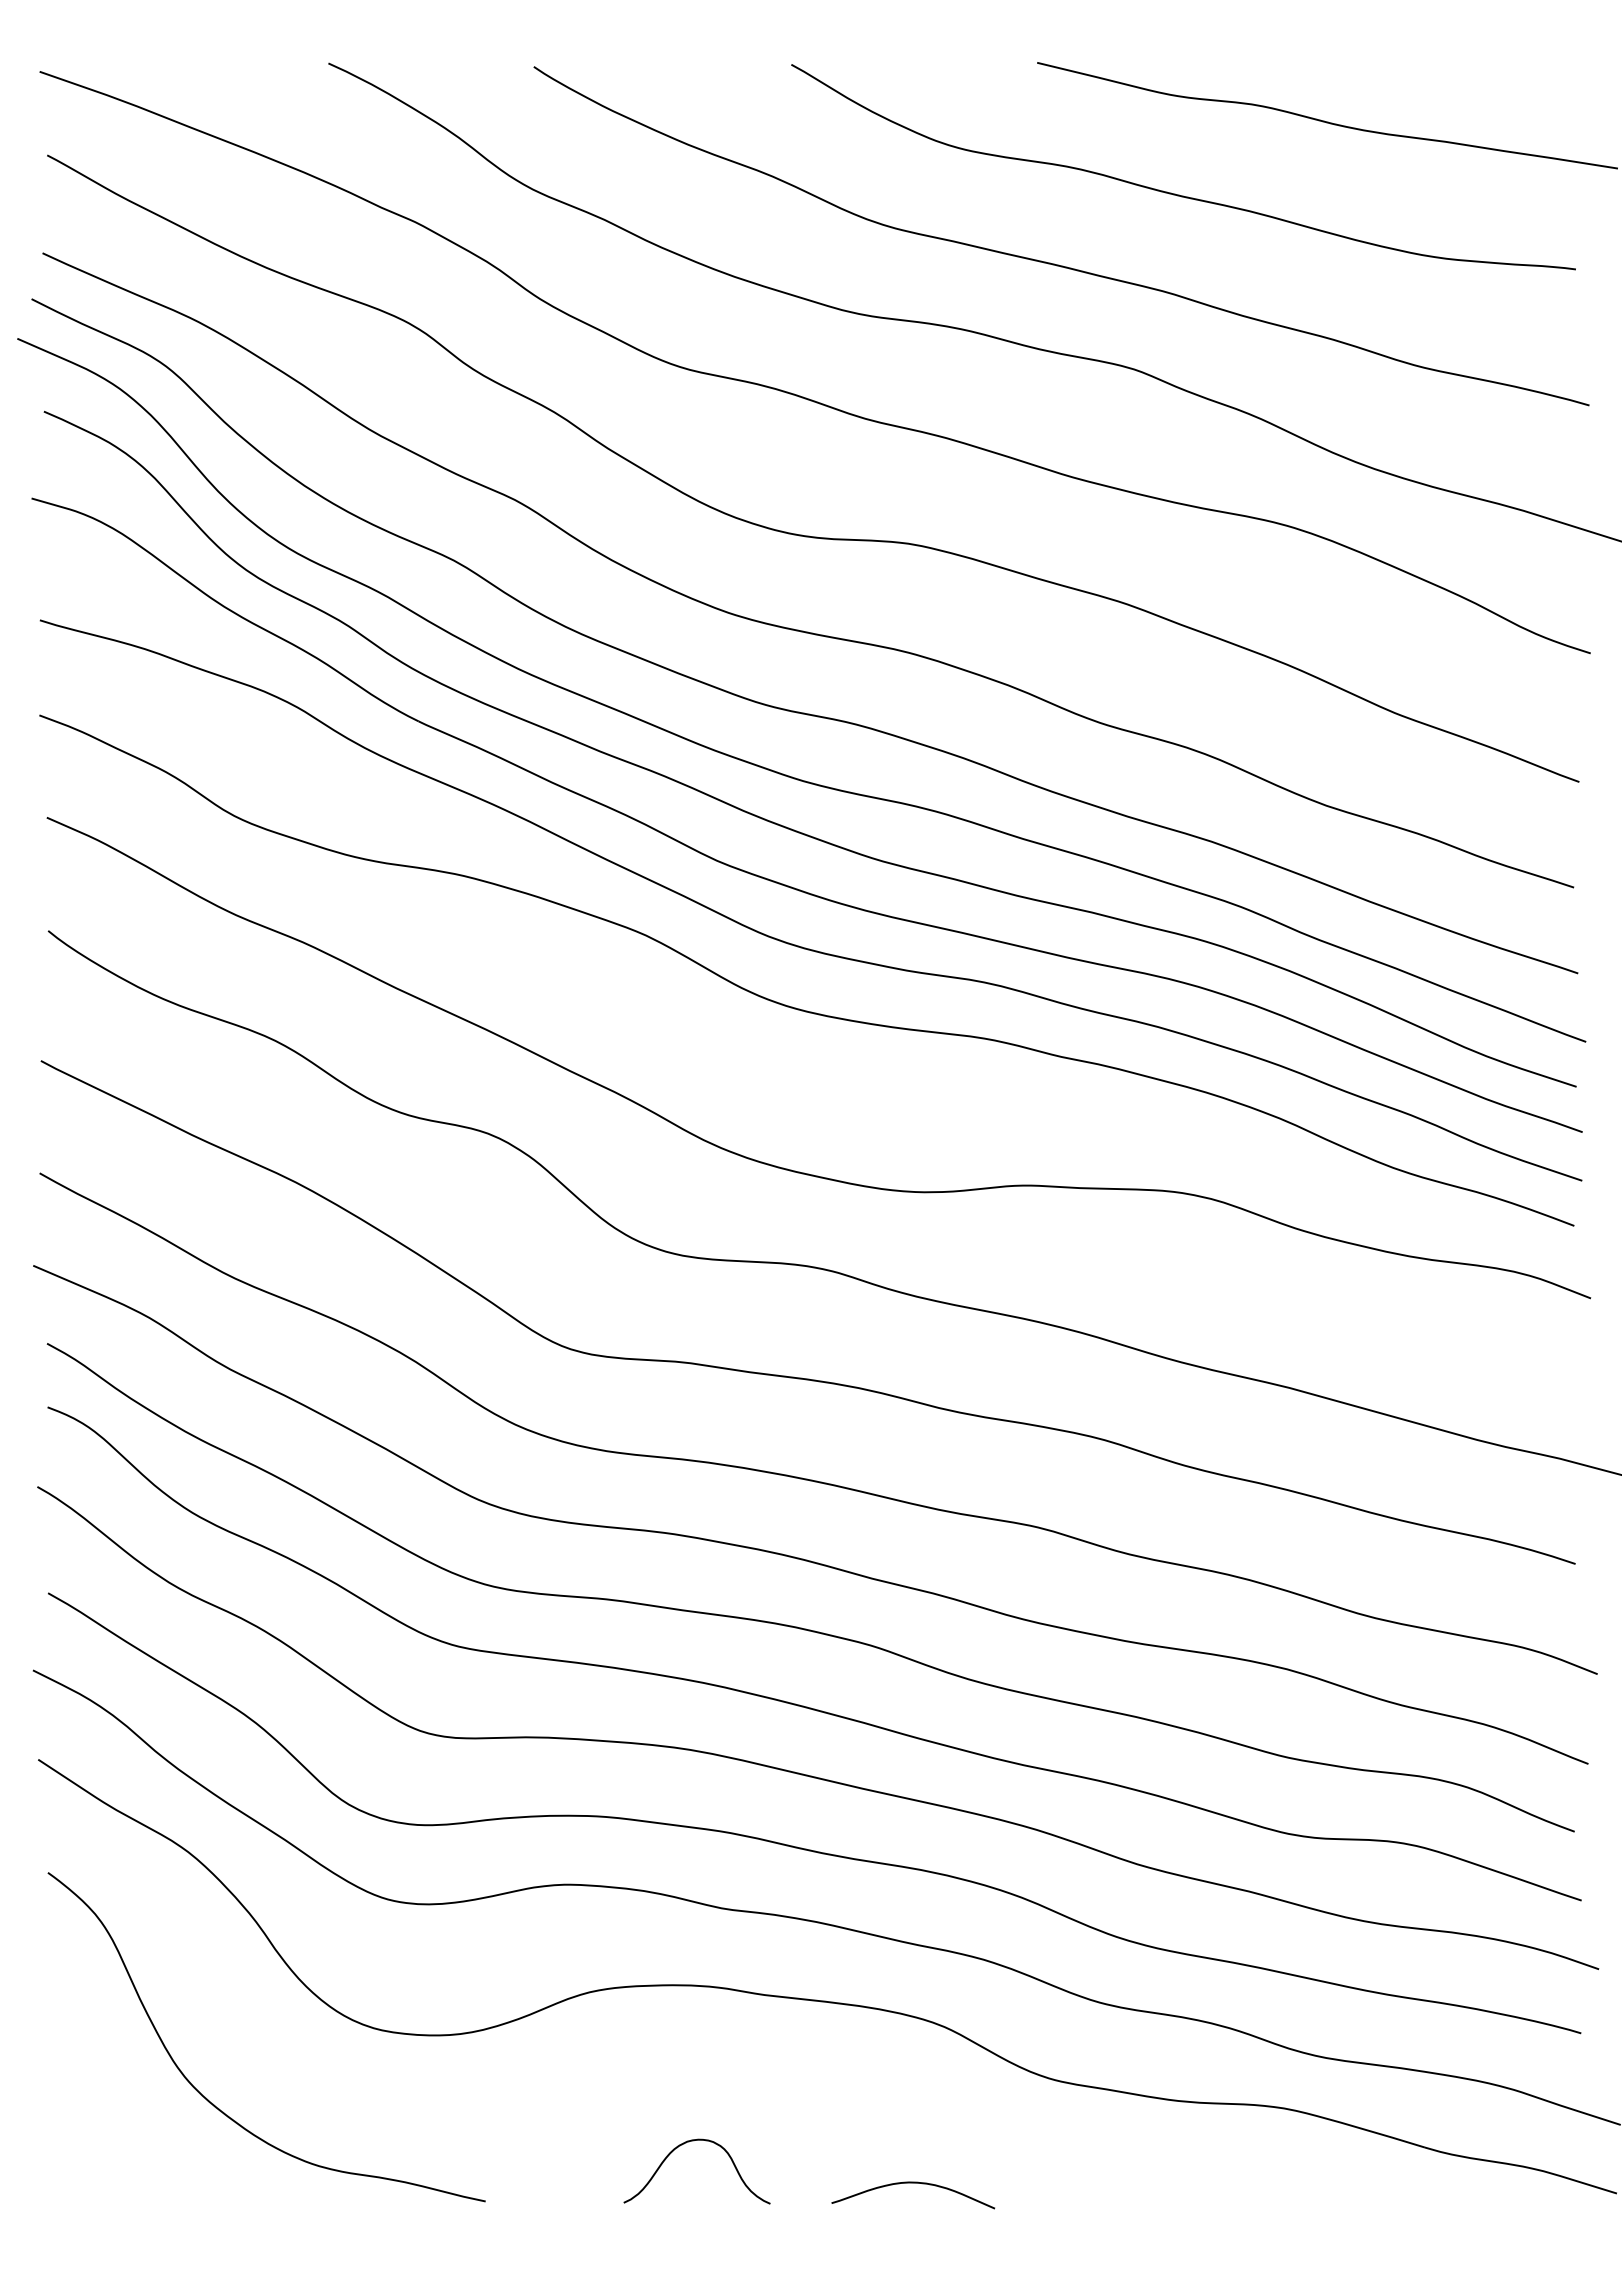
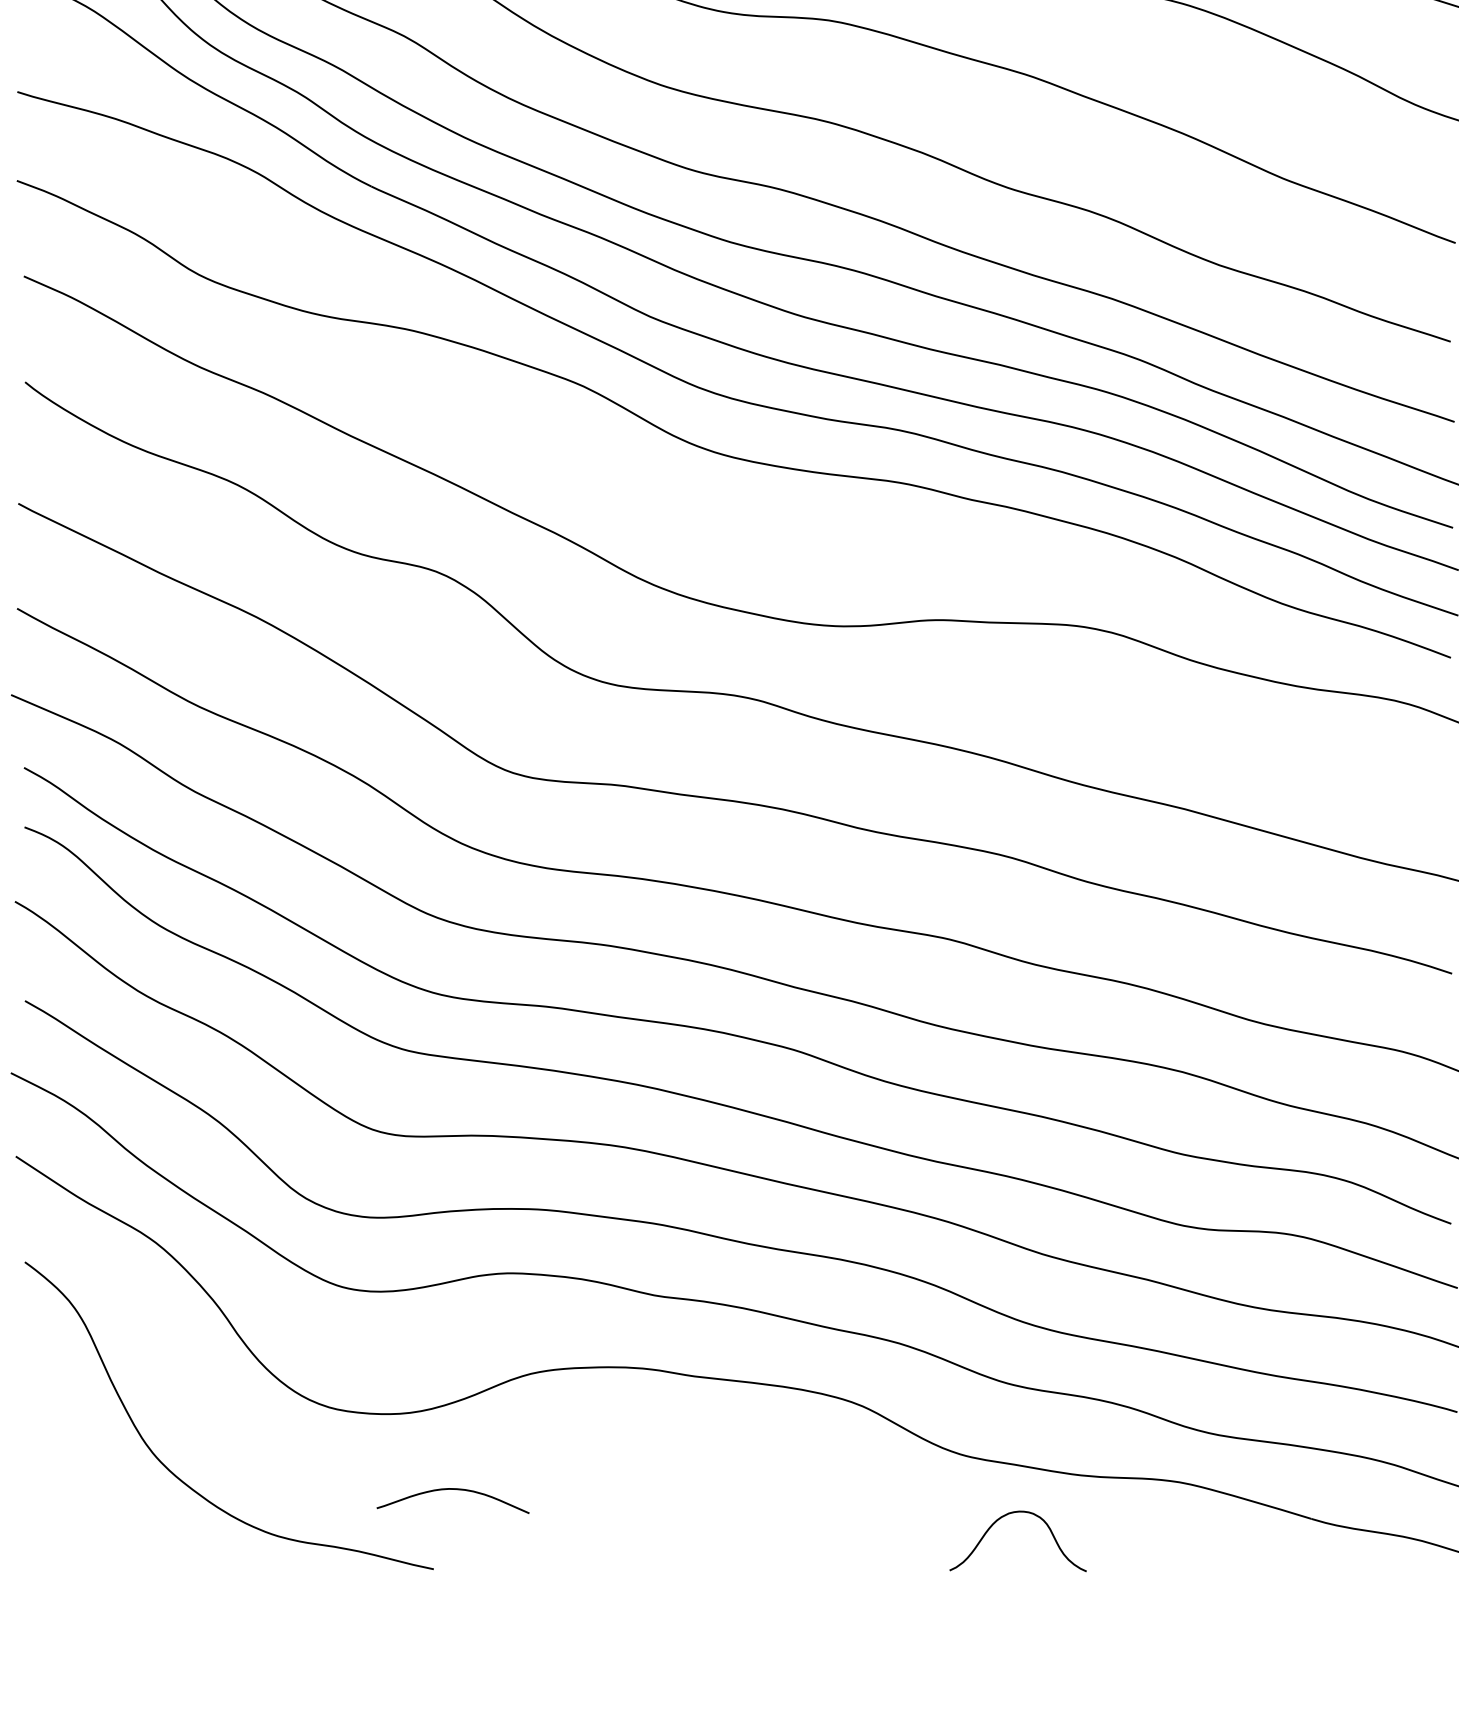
curve: (682, 2145) -> (1004, 1516), moved
curve: (913, 2183) -> (453, 1489), moved

